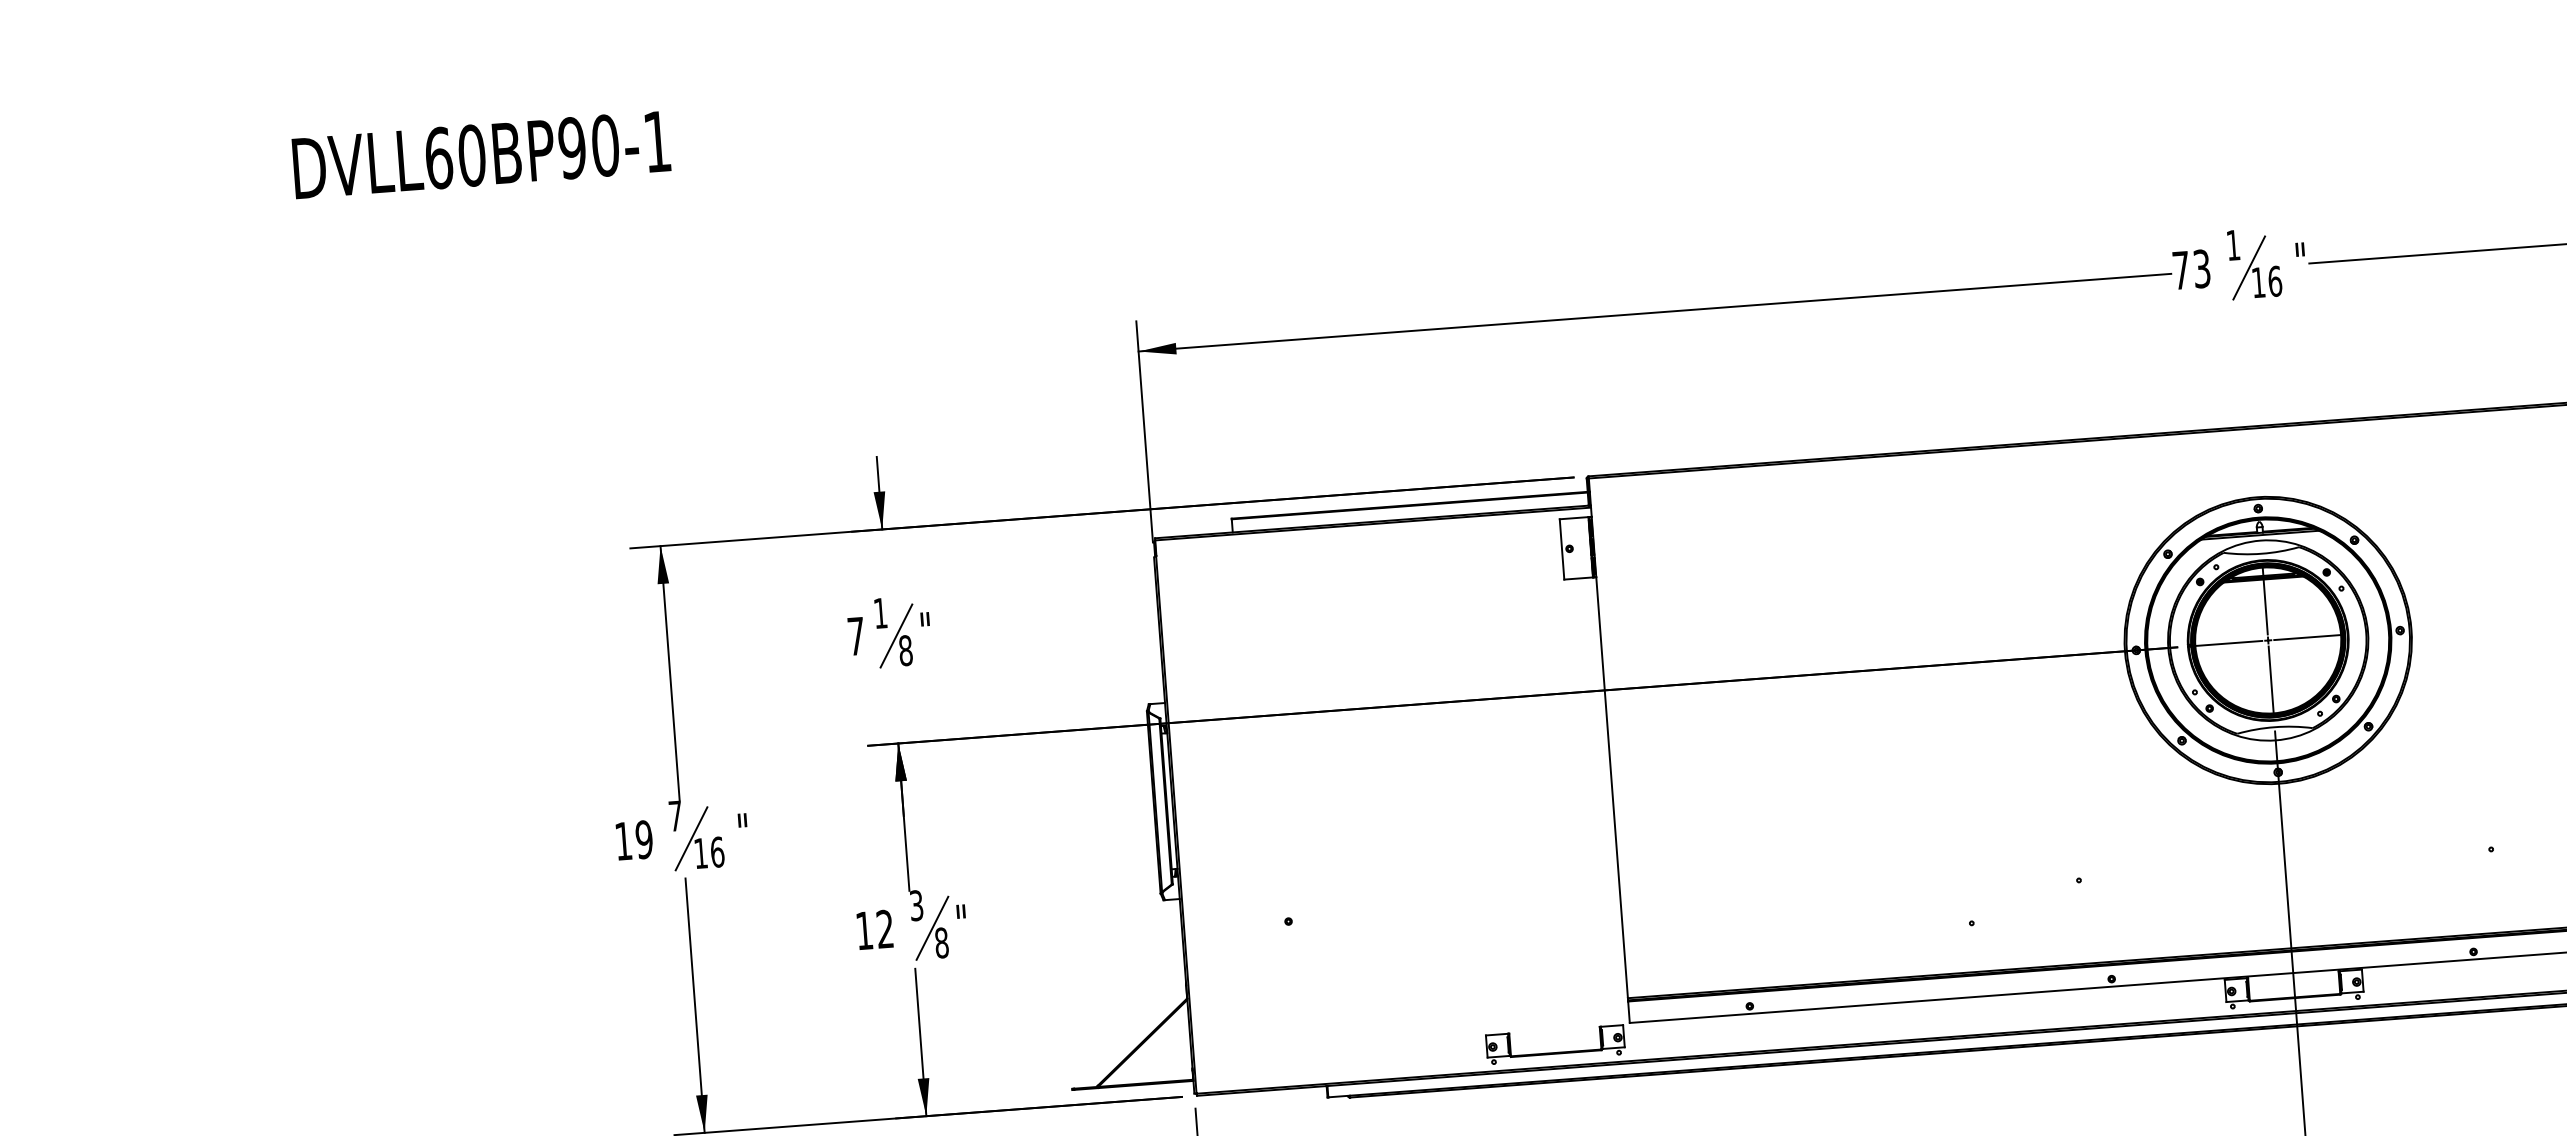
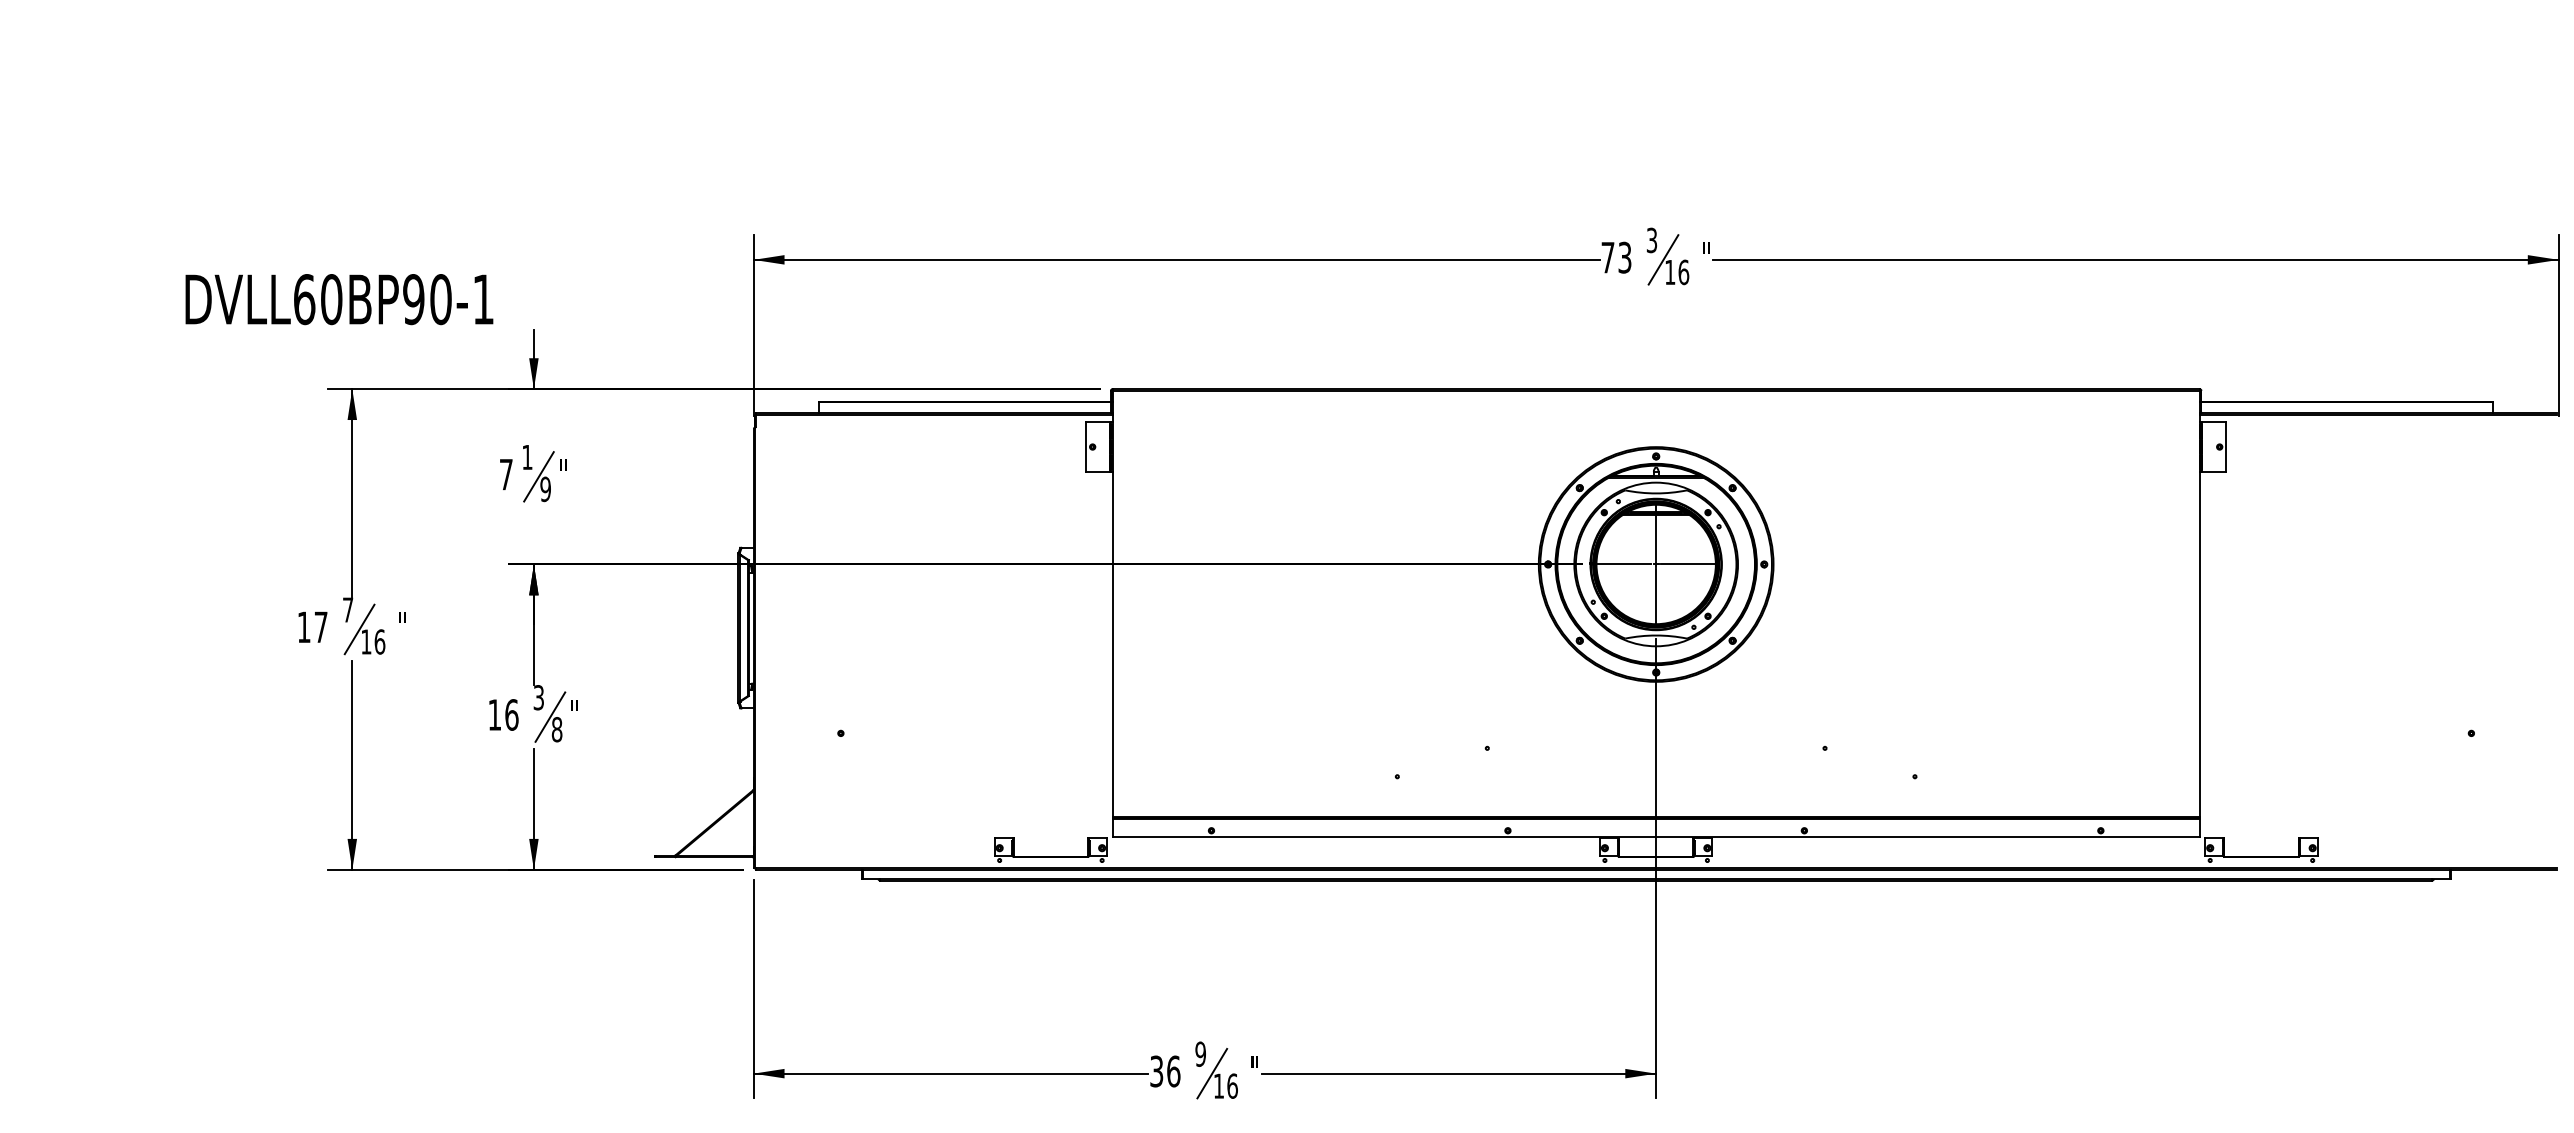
text: (481, 154) -> (339, 299), moved
text: (2232, 245) -> (1651, 240), 1 -> 3
text: (905, 650) -> (545, 489), 8 -> 9
text: (643, 840) -> (320, 627), 19 -> 17
text: (884, 928) -> (511, 714), 12 -> 16

